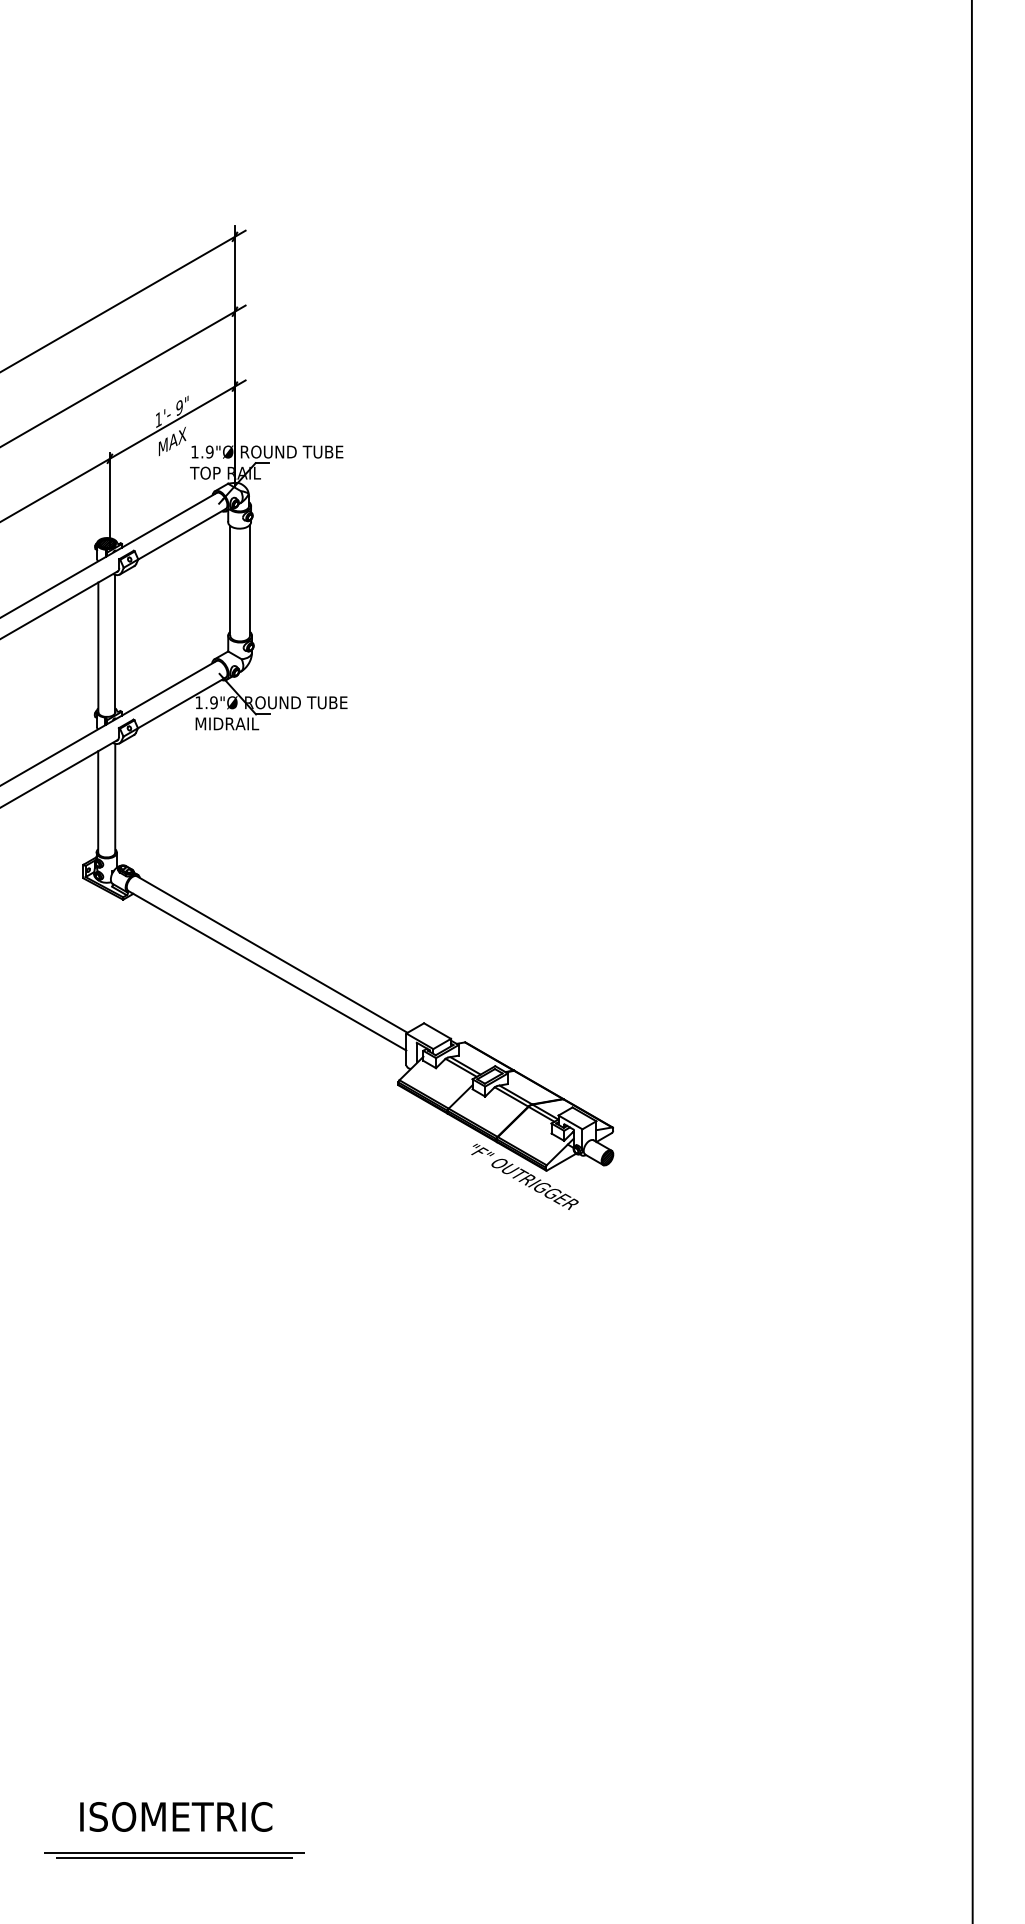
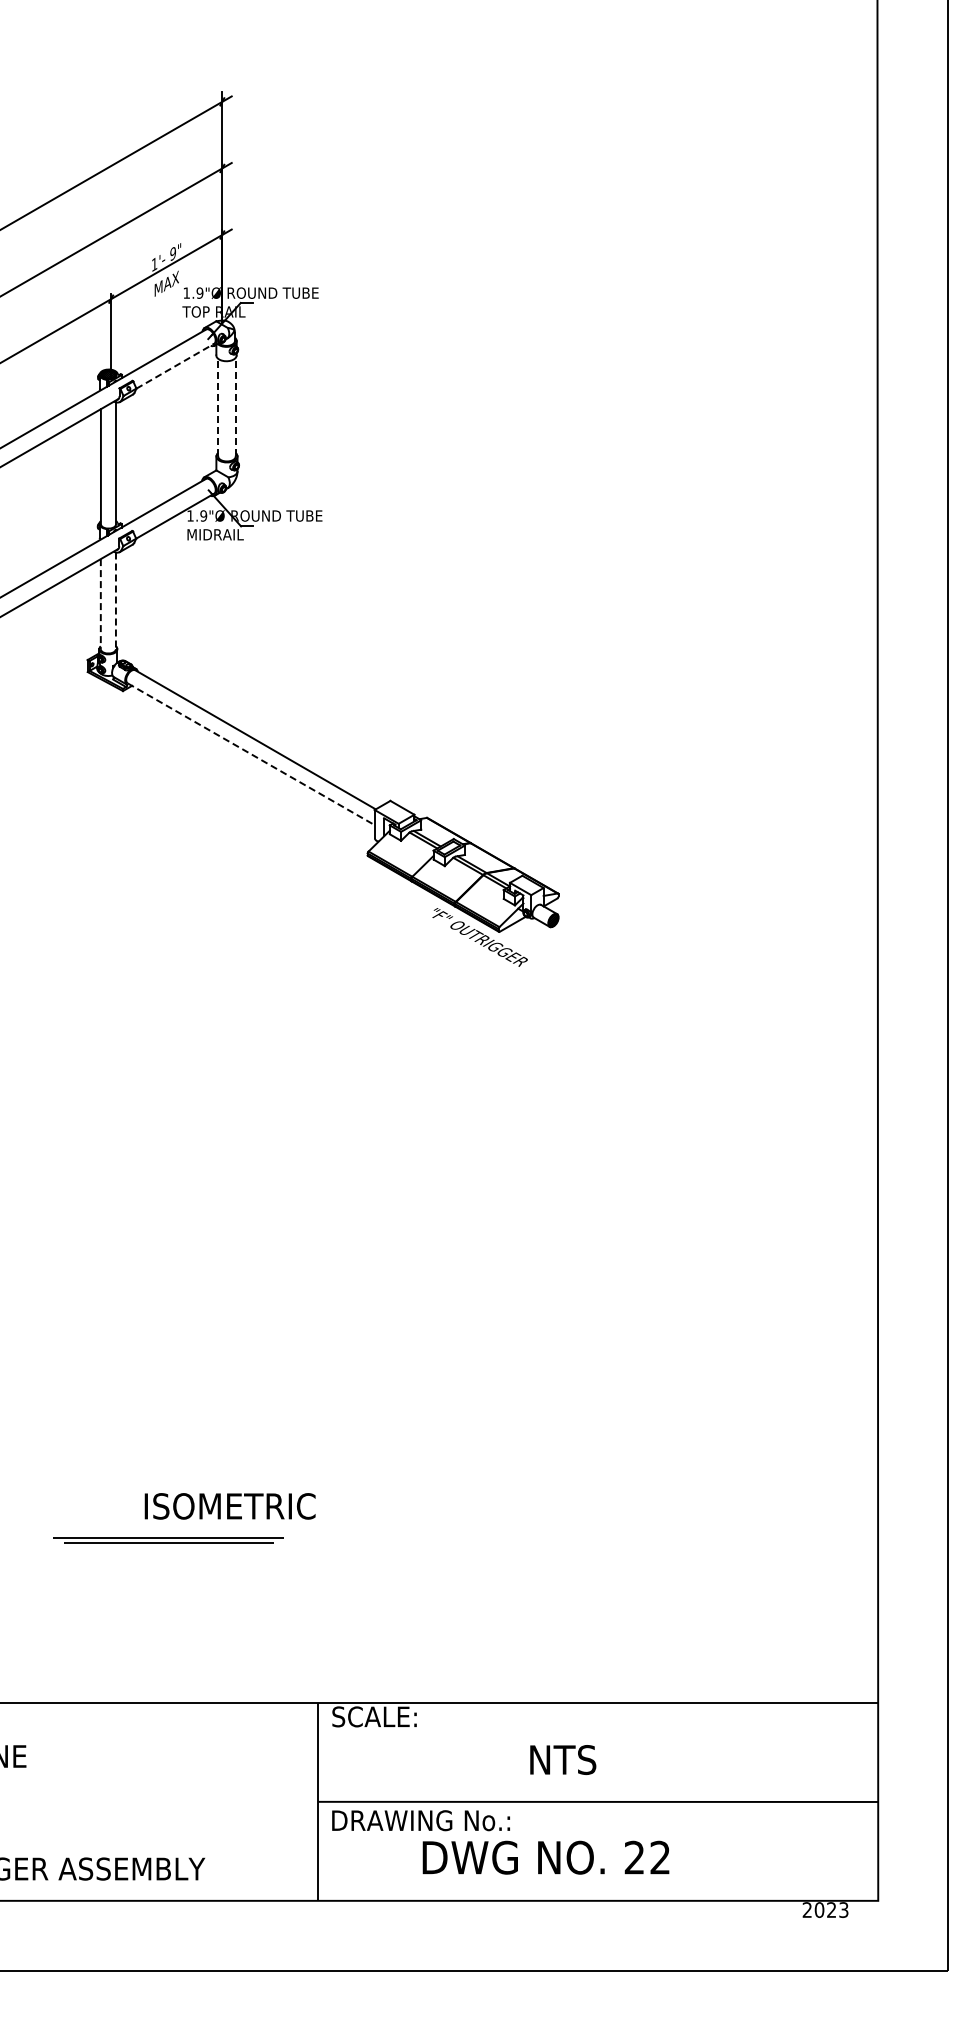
line: (183, 533) -> (176, 365), solid -> dashed
line: (230, 579) -> (218, 406), solid -> dashed
line: (249, 579) -> (235, 406), solid -> dashed
line: (114, 798) -> (115, 601), solid -> dashed
line: (97, 802) -> (100, 604), solid -> dashed
line: (267, 971) -> (251, 754), solid -> dashed
text: (175, 1817) -> (229, 1506), moved

